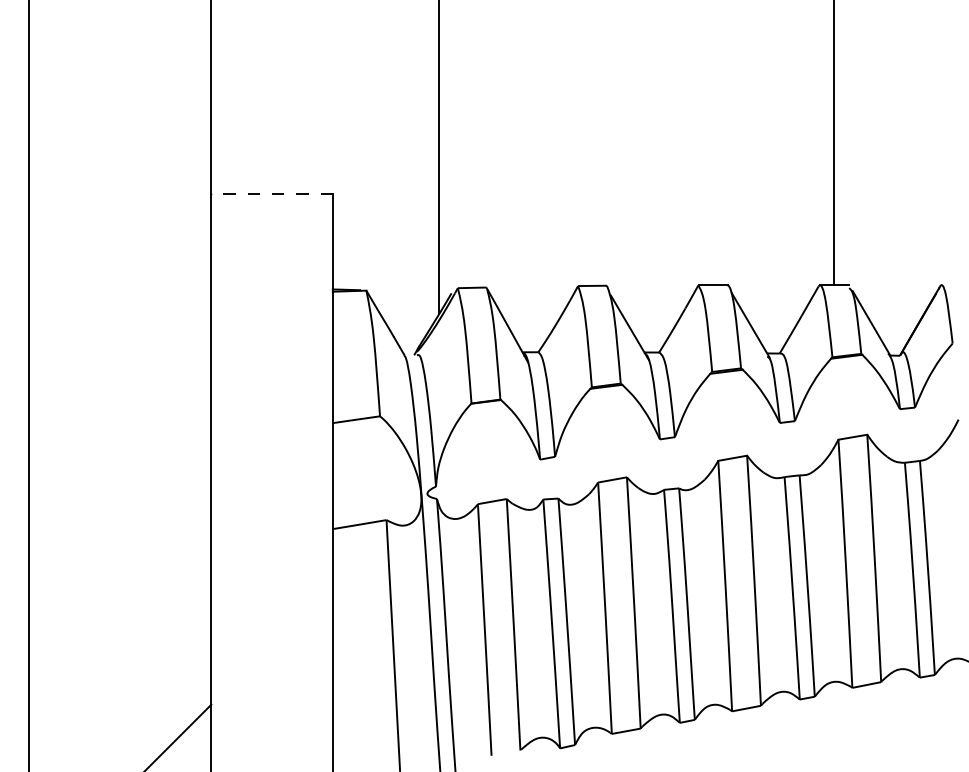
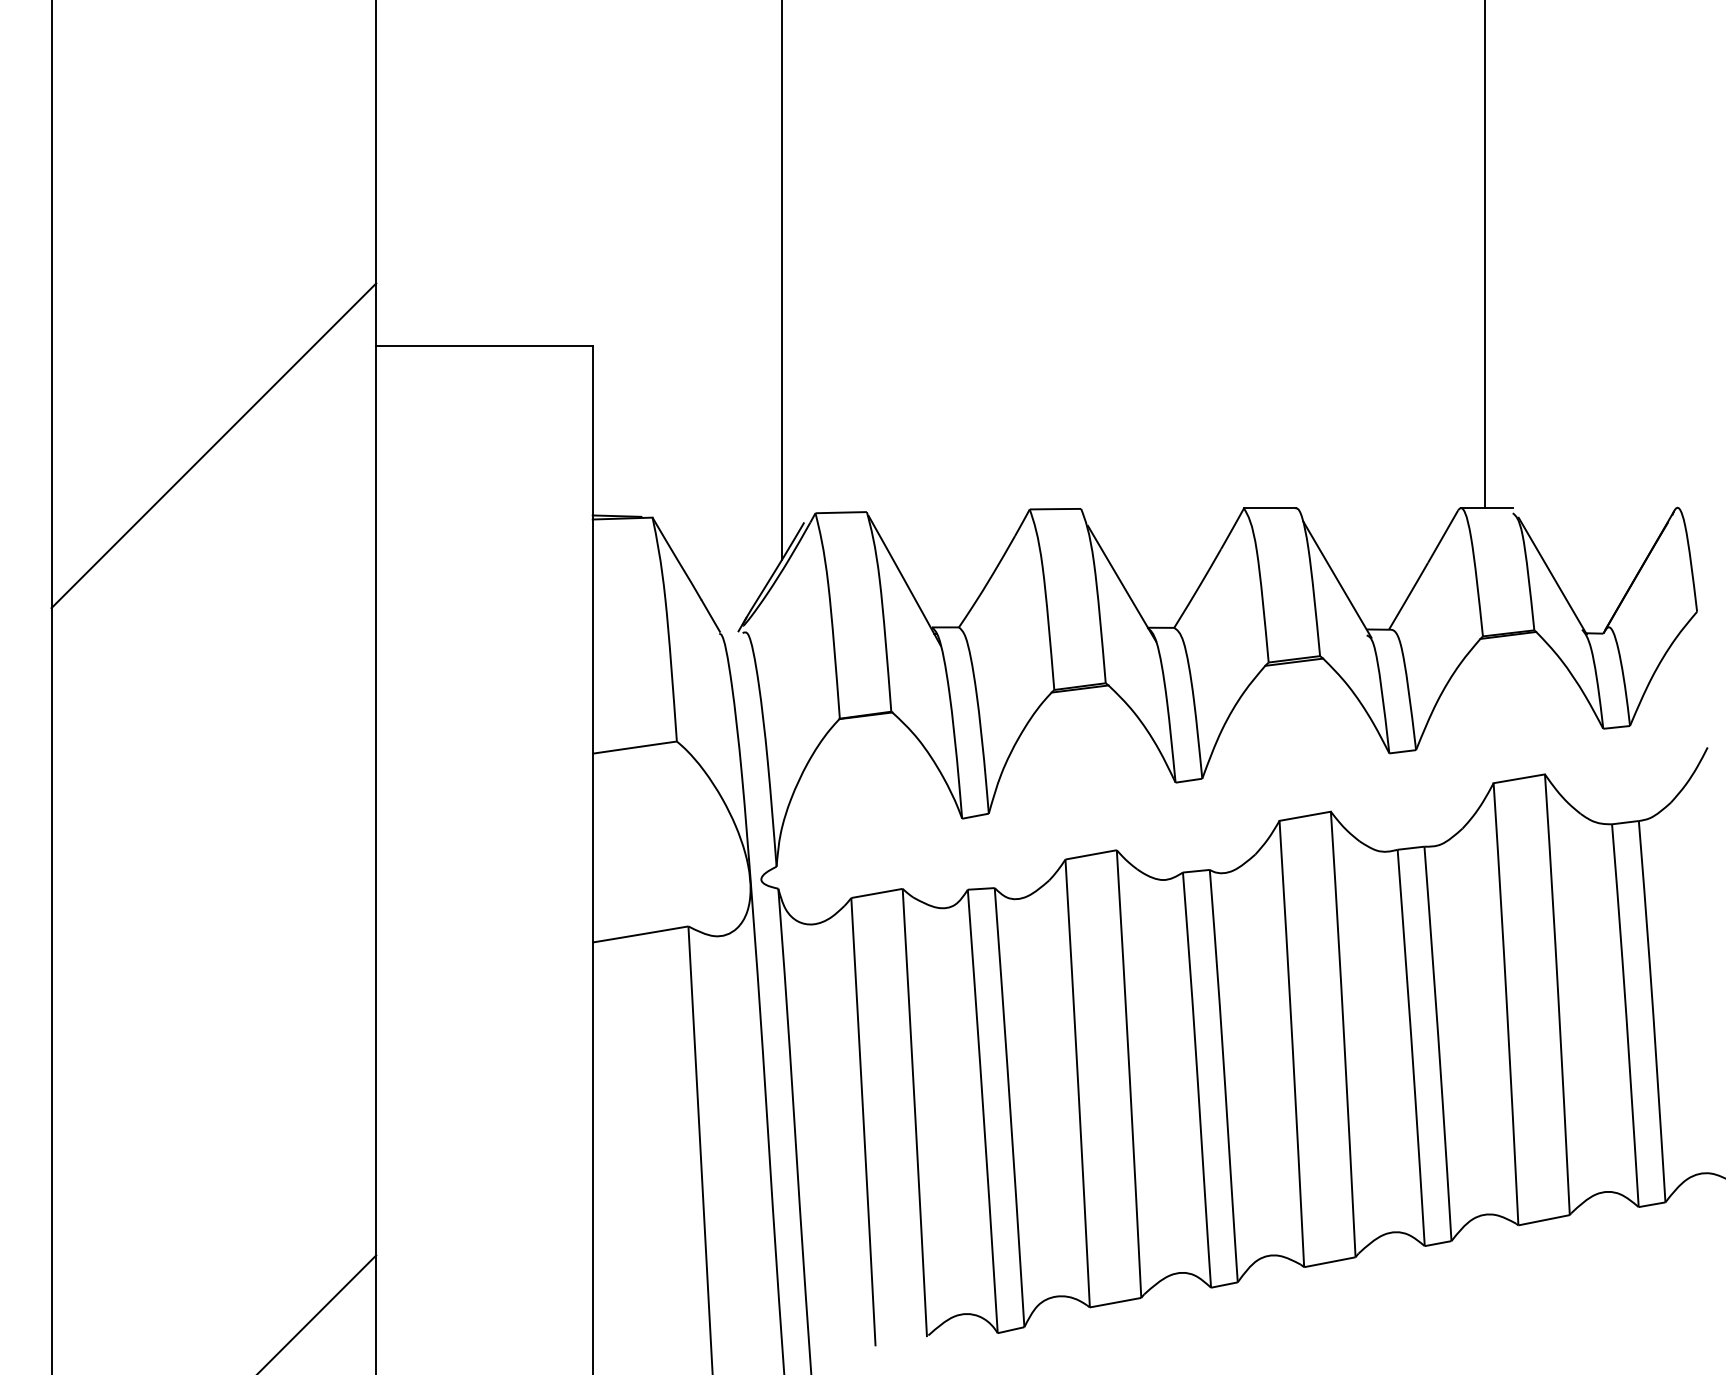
line: (272, 194) -> (485, 346), dashed -> solid
line: (120, 250) -> (214, 446), added

